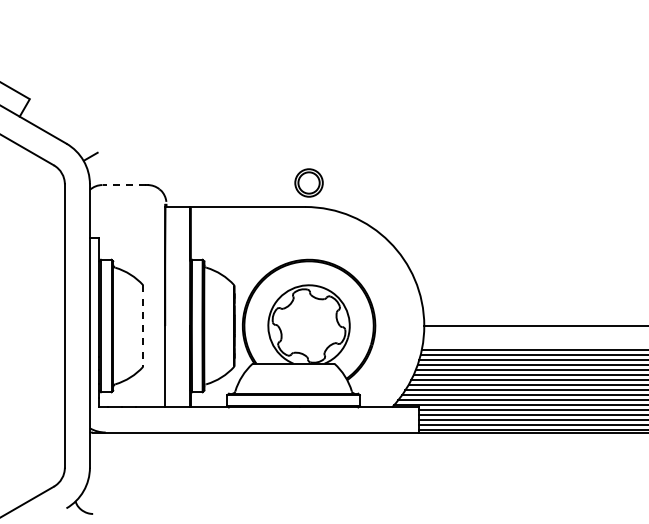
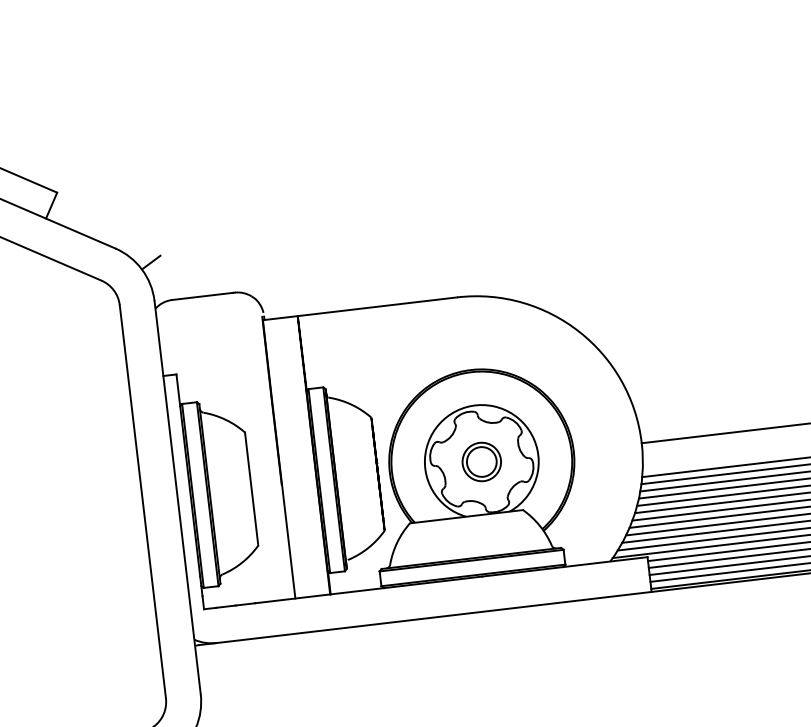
part: (308, 182) -> (480, 461), moved
line: (124, 185) -> (202, 297), dashed -> solid
line: (143, 326) -> (252, 489), dashed -> solid

